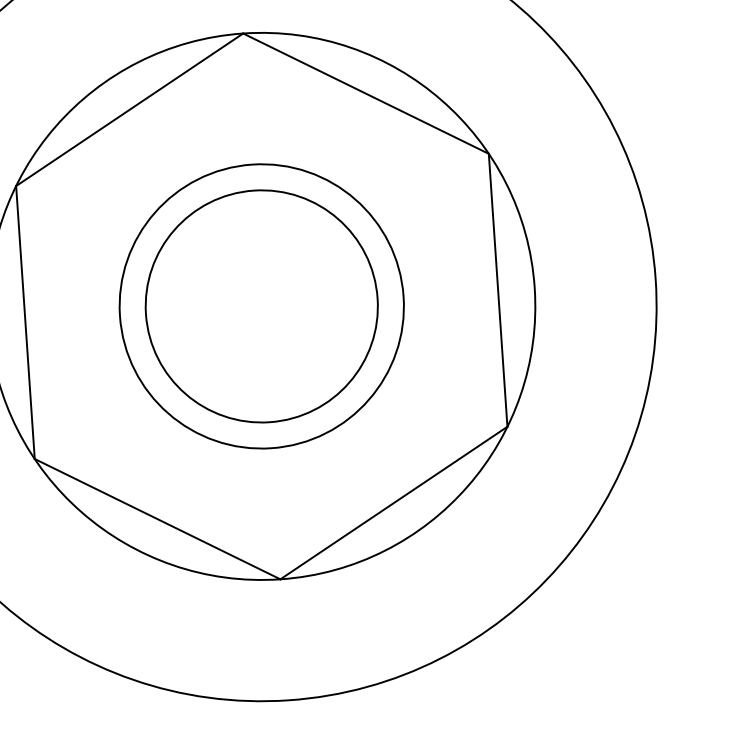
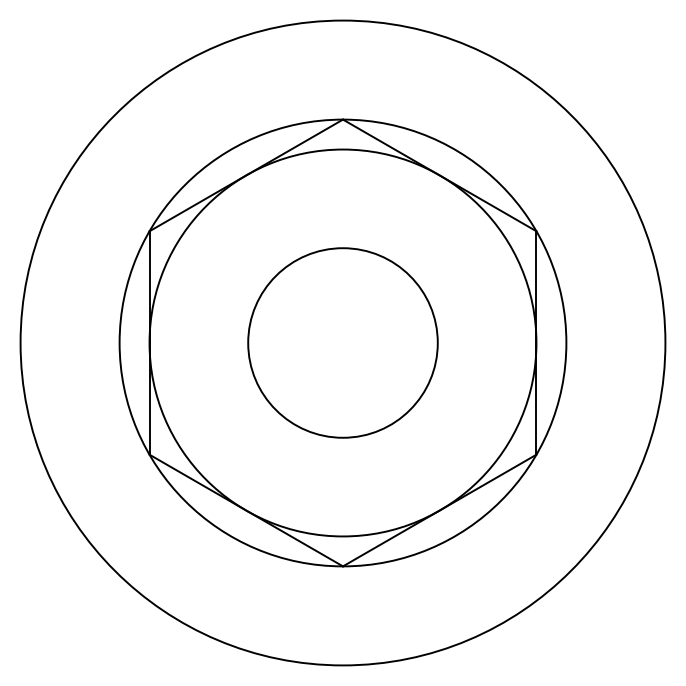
circle: (261, 305) -> (342, 342), size x1.67

